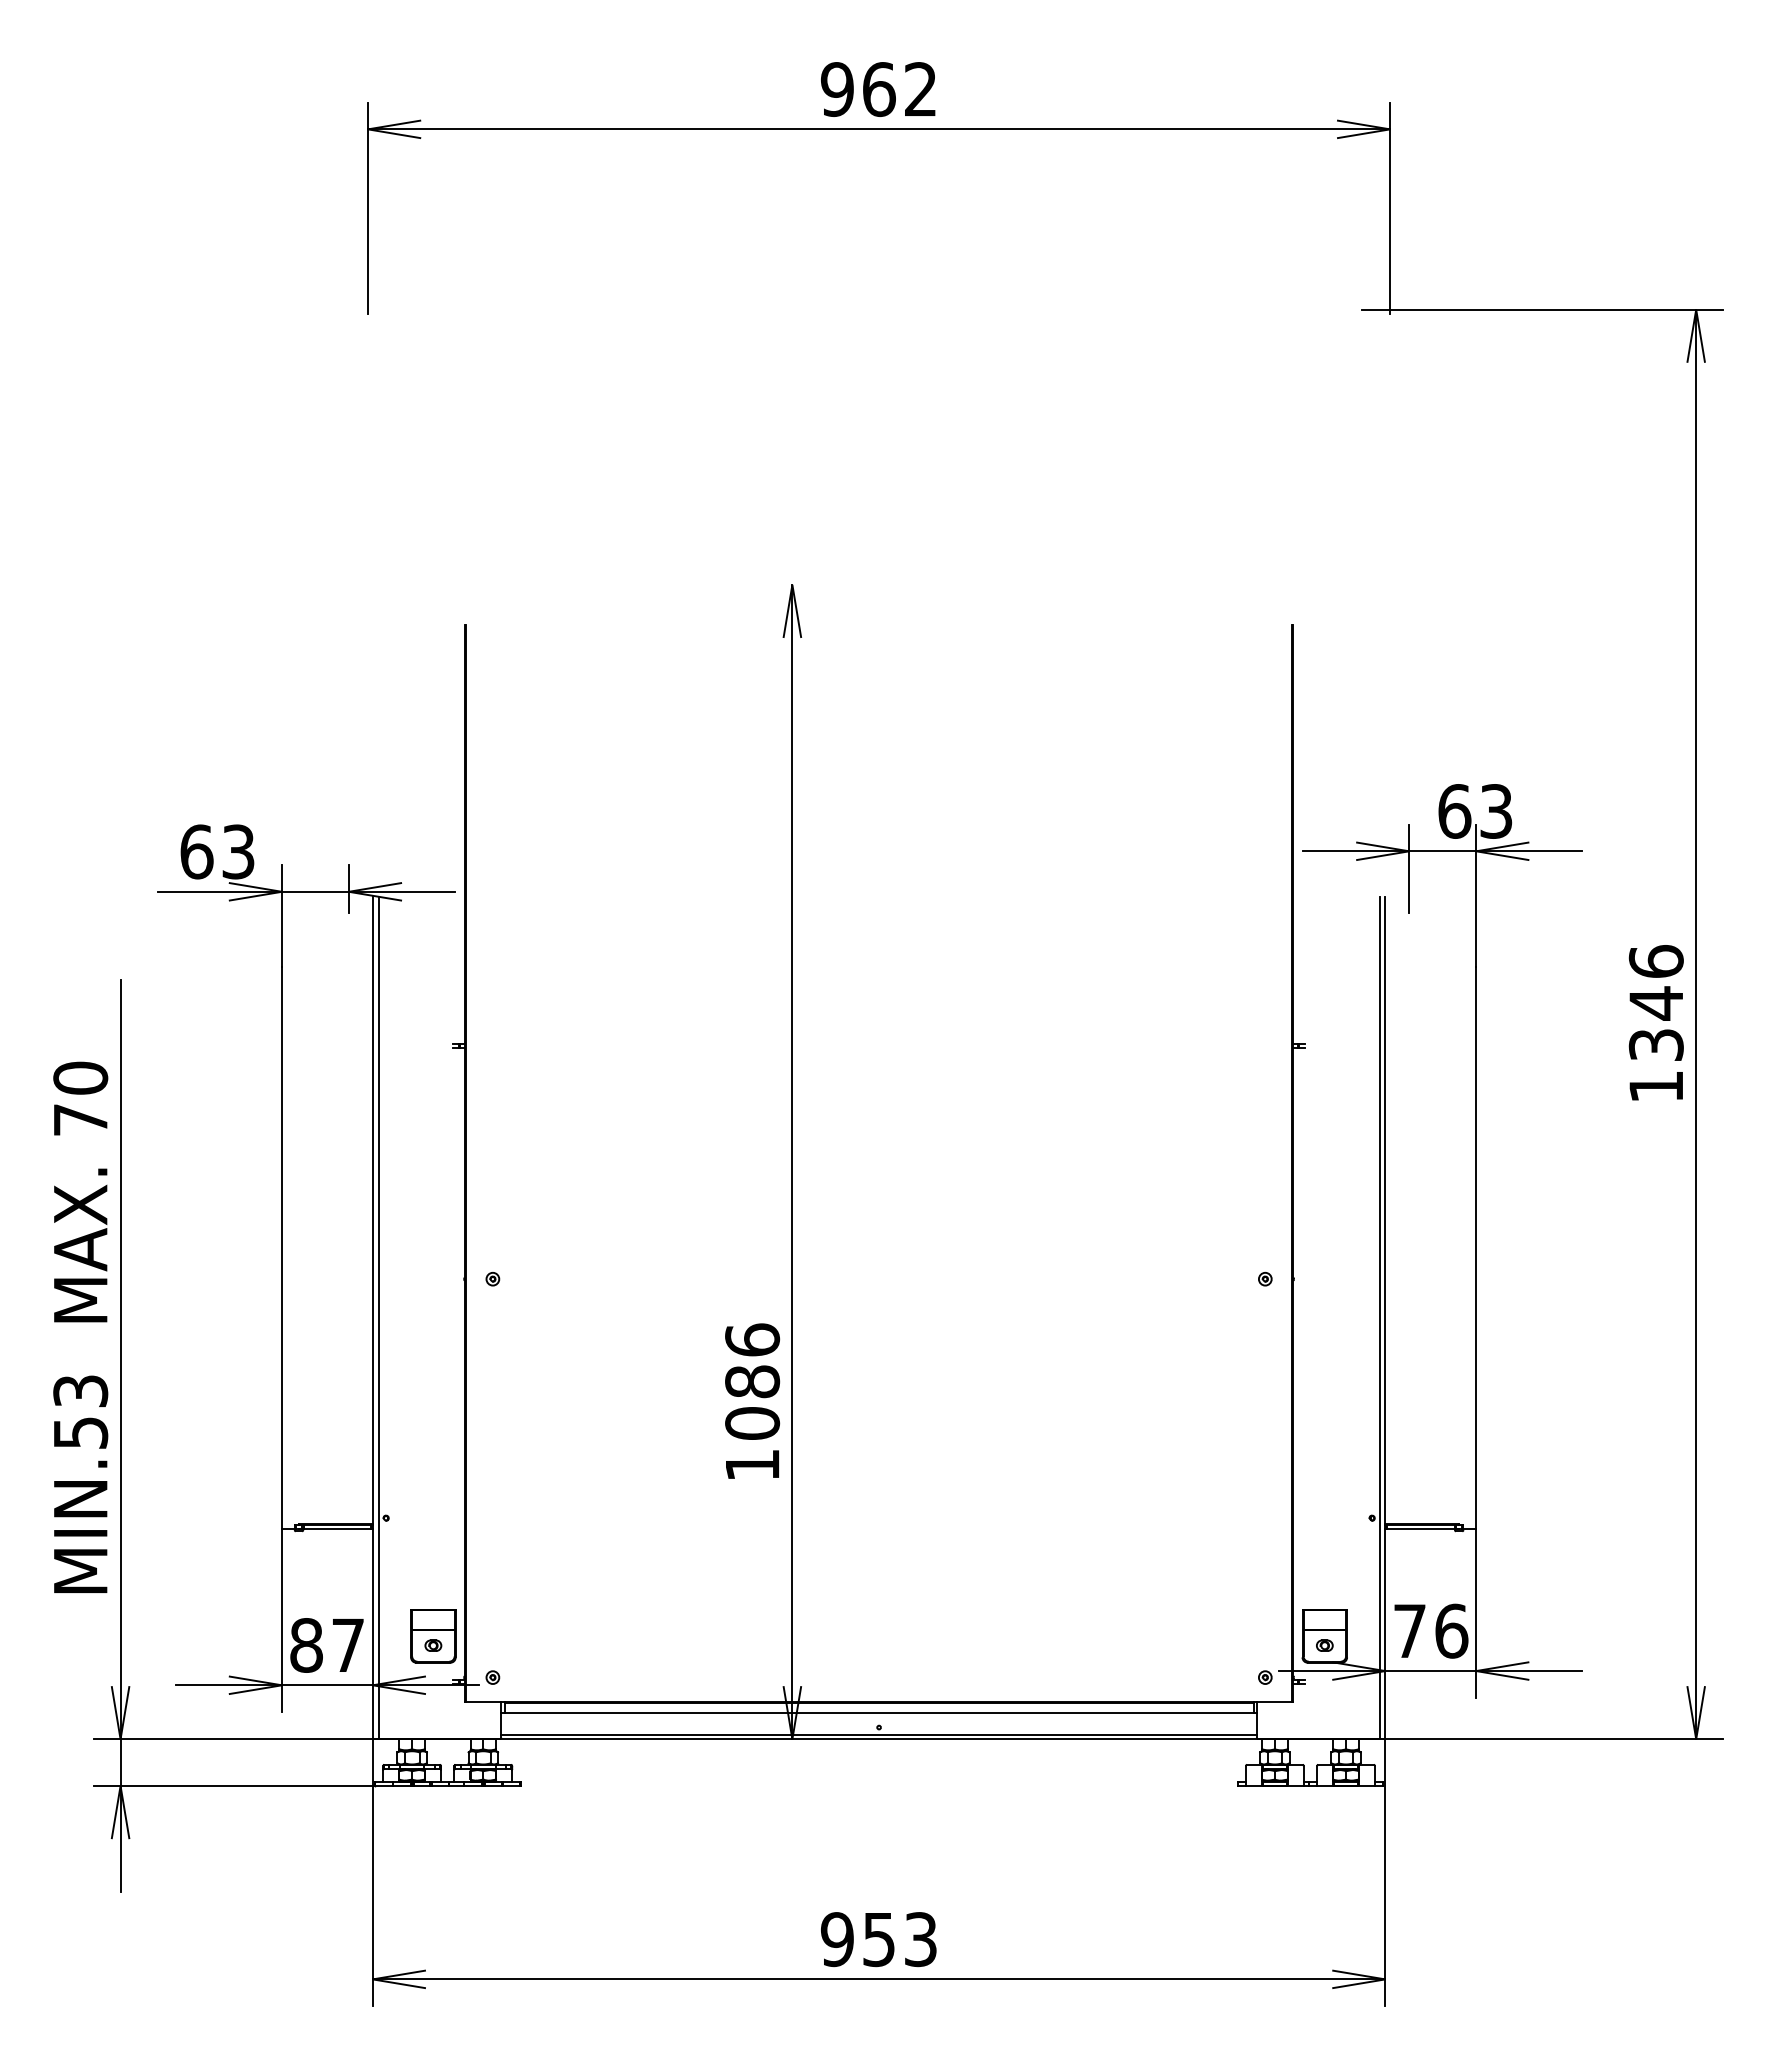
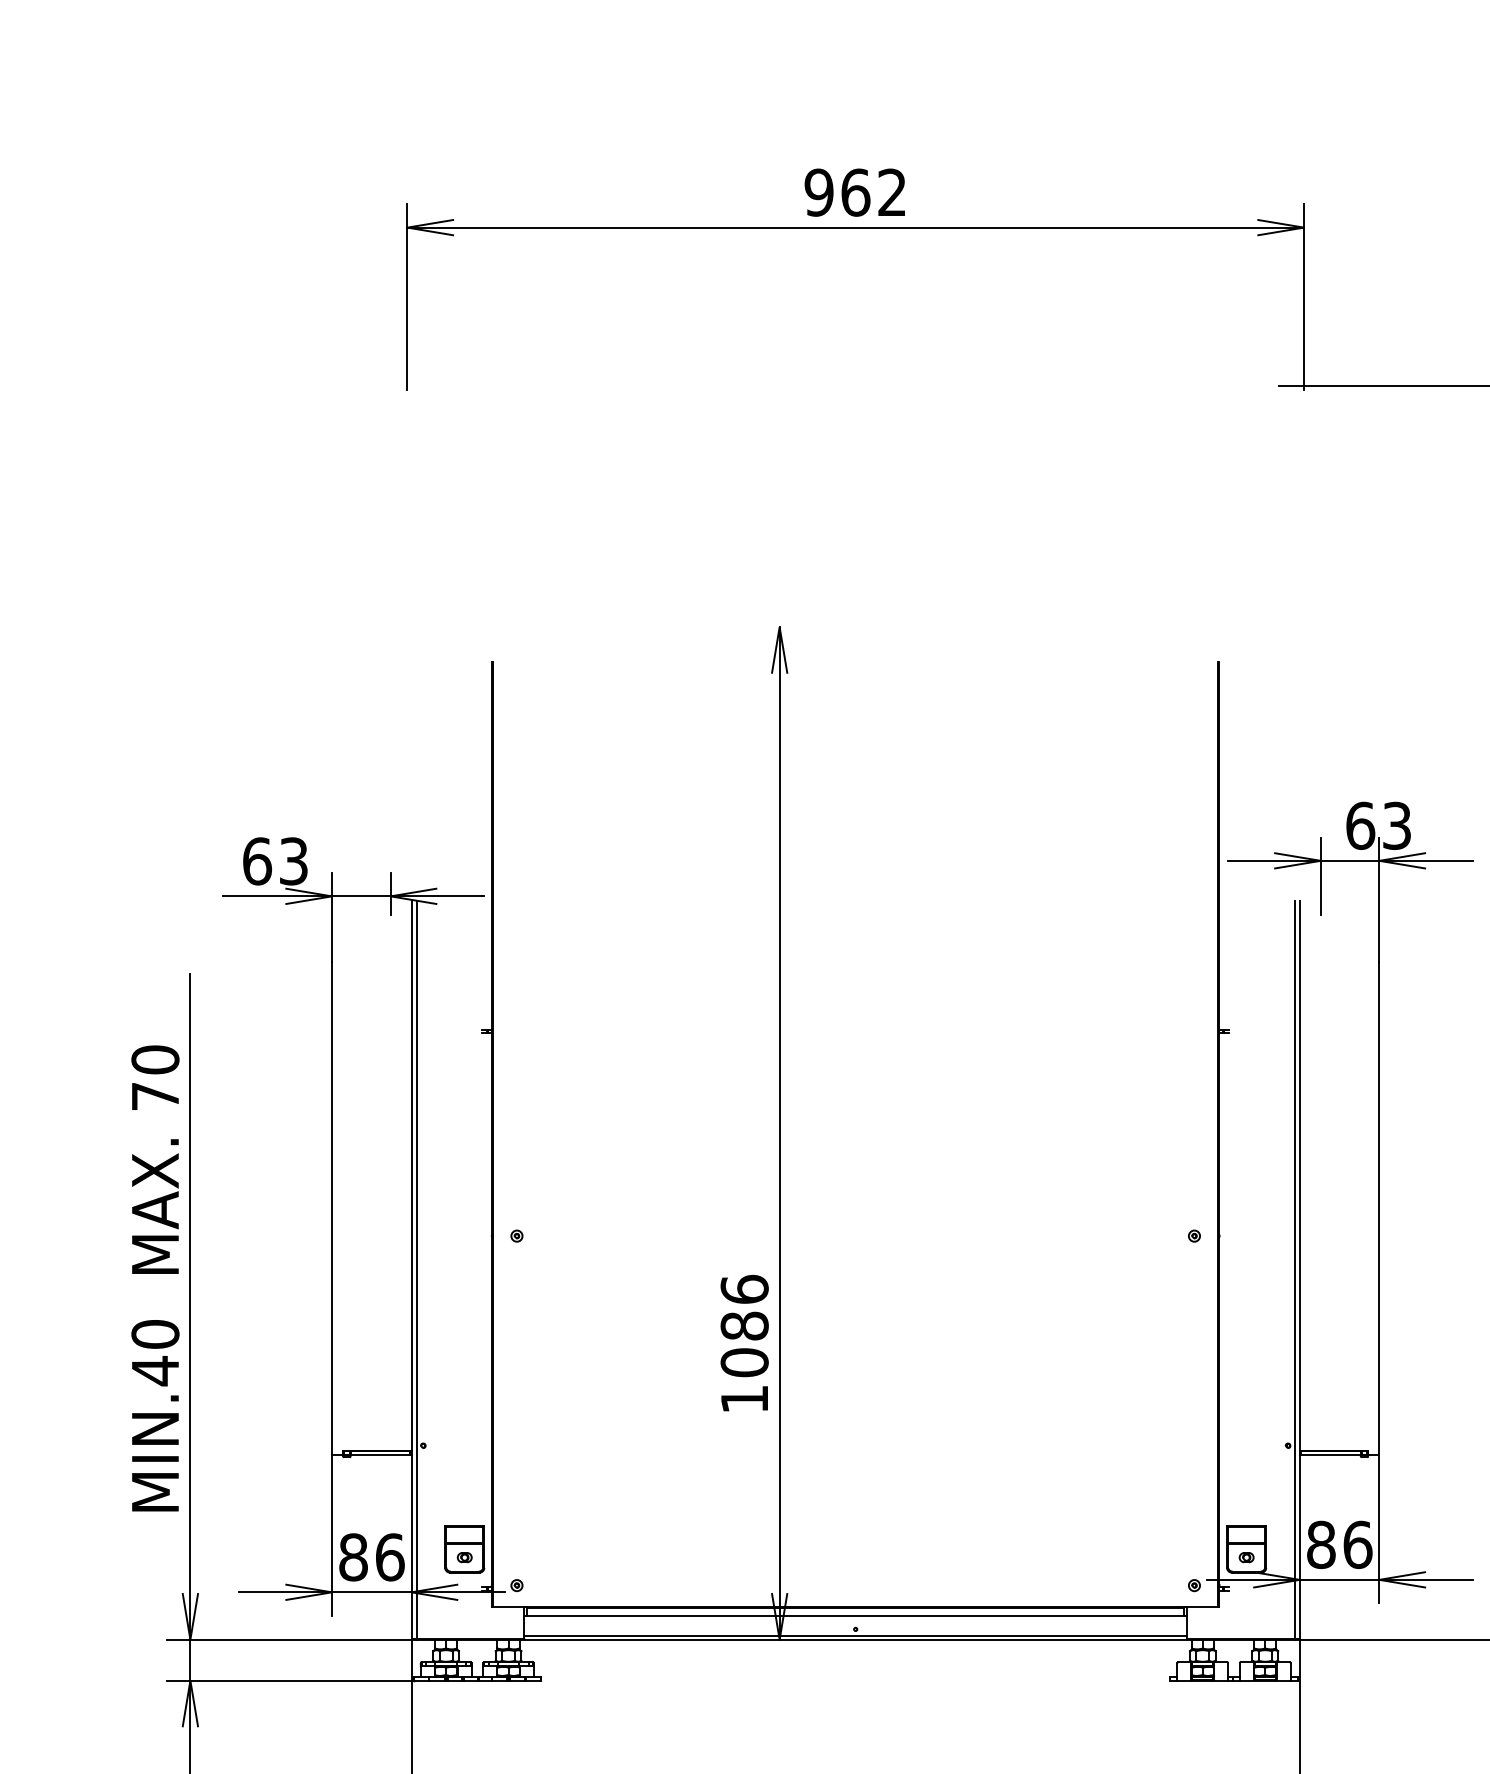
text: (80, 1412) -> (155, 1353), MIN.53 -> MIN.40
text: (1409, 1630) -> (1320, 1544), 76 -> 86
text: (348, 1645) -> (390, 1557), 87 -> 86

